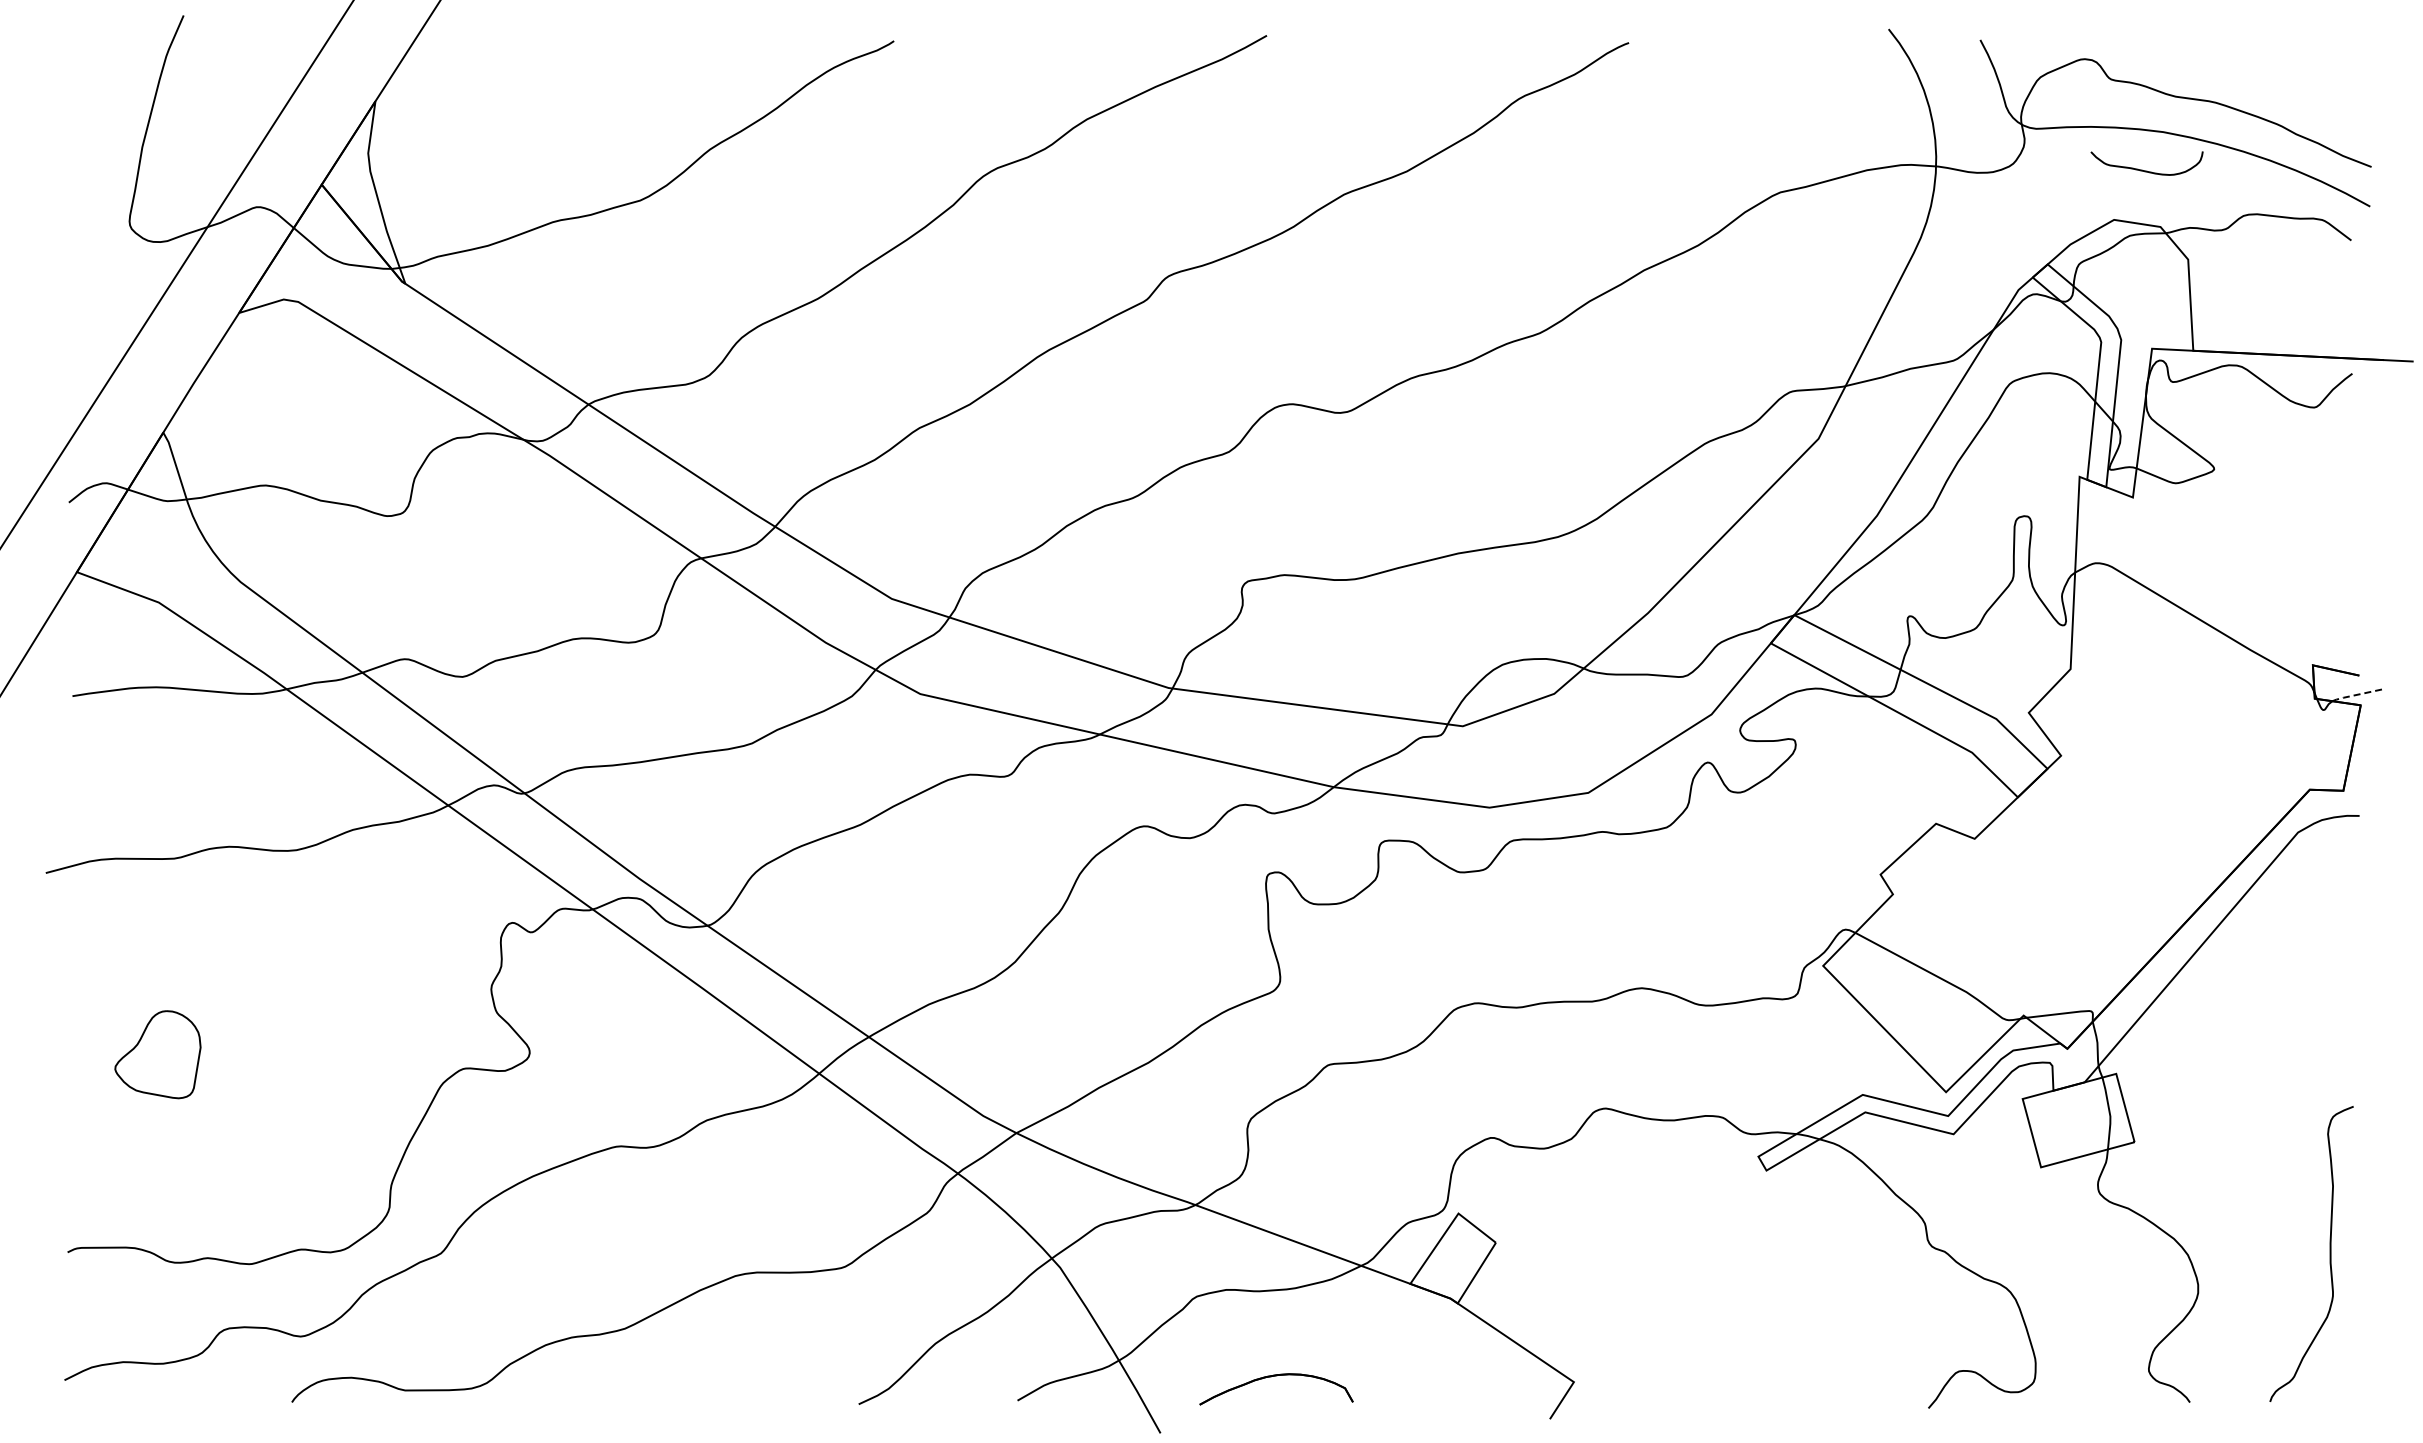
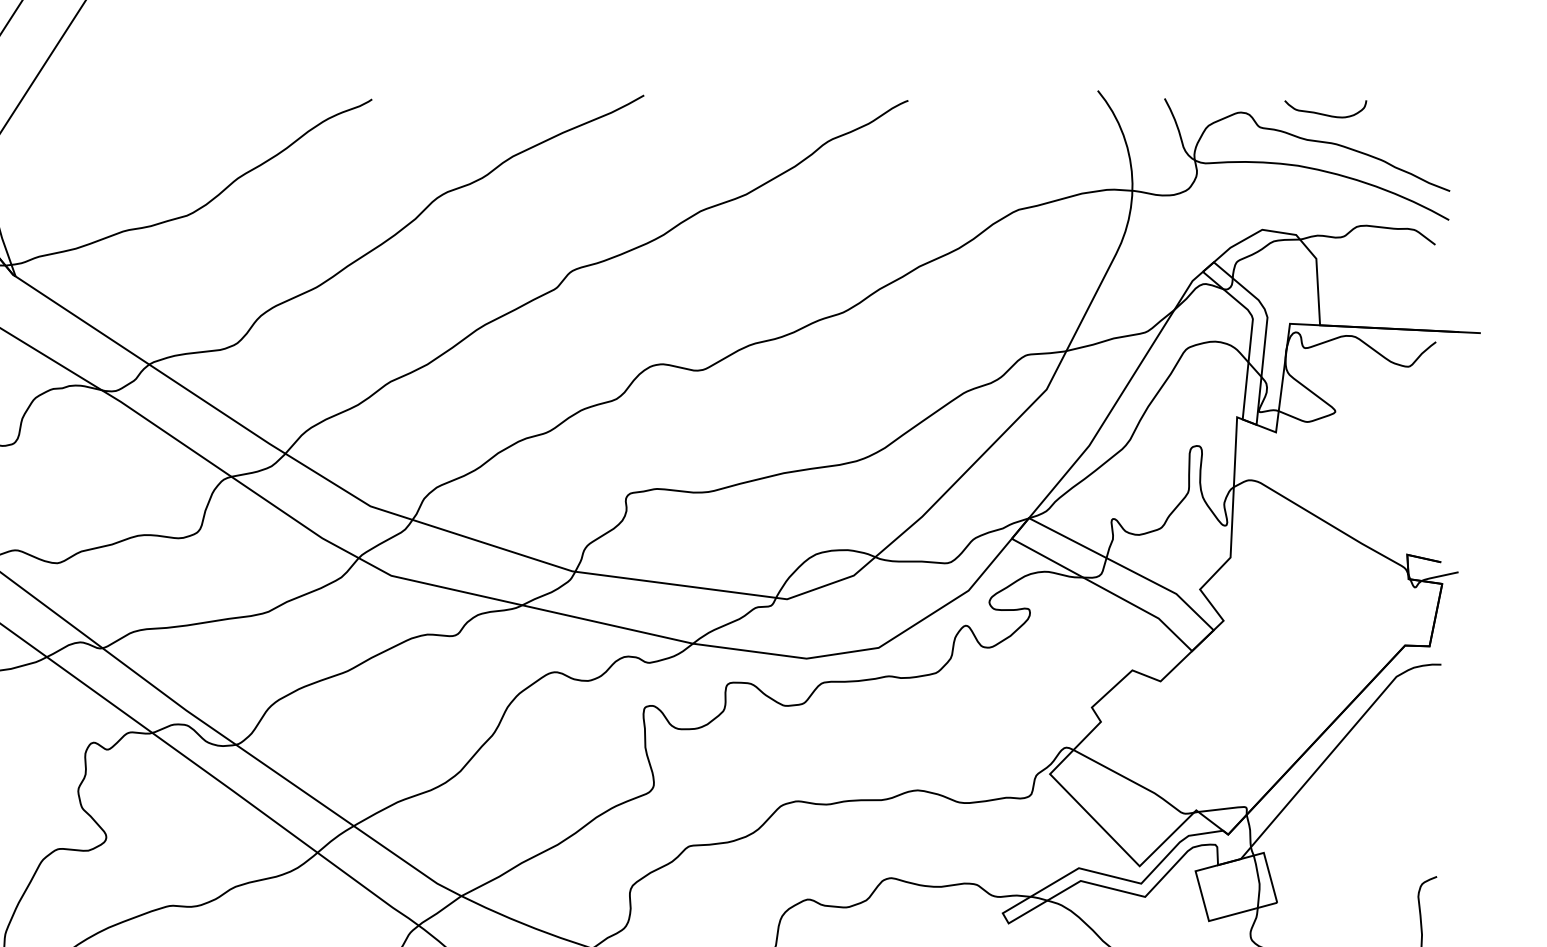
curve: (2146, 170) -> (1325, 114), moved
line: (2356, 695) -> (1439, 576), dashed -> solid

